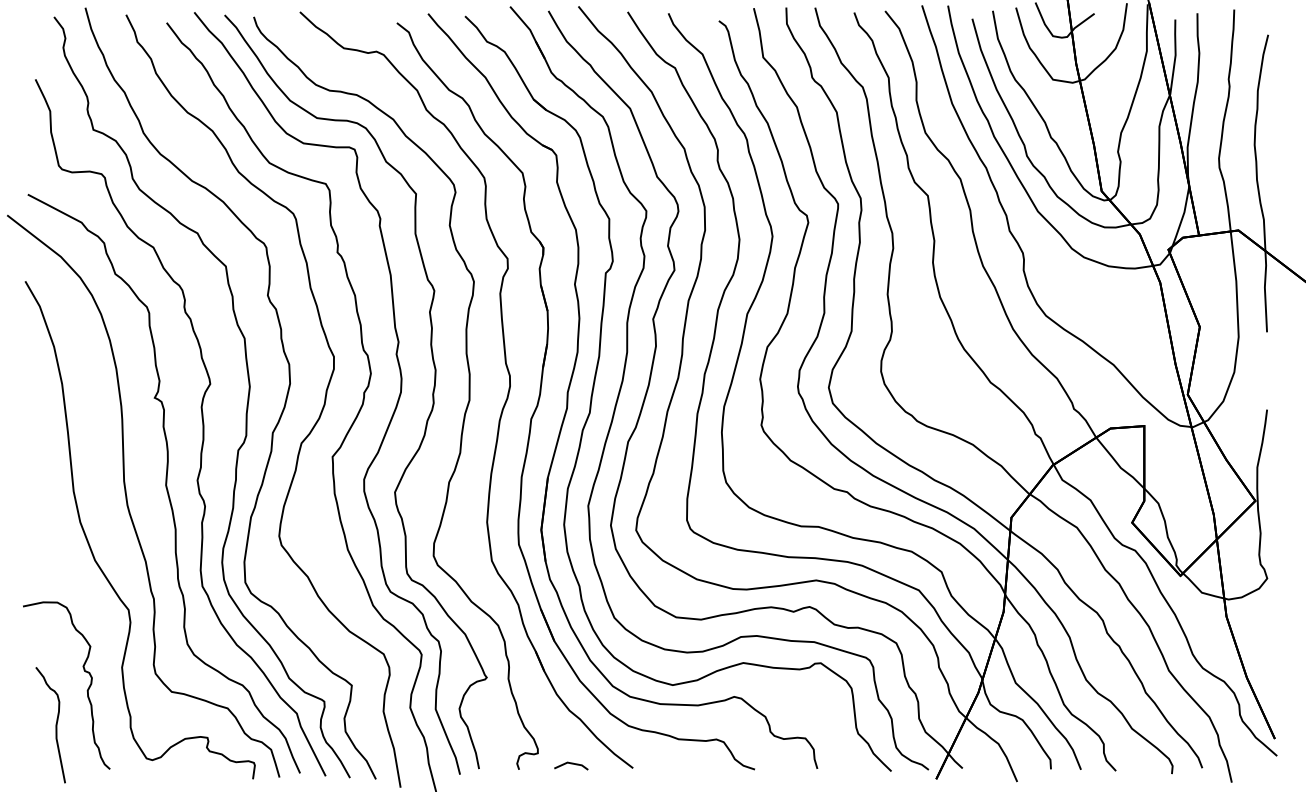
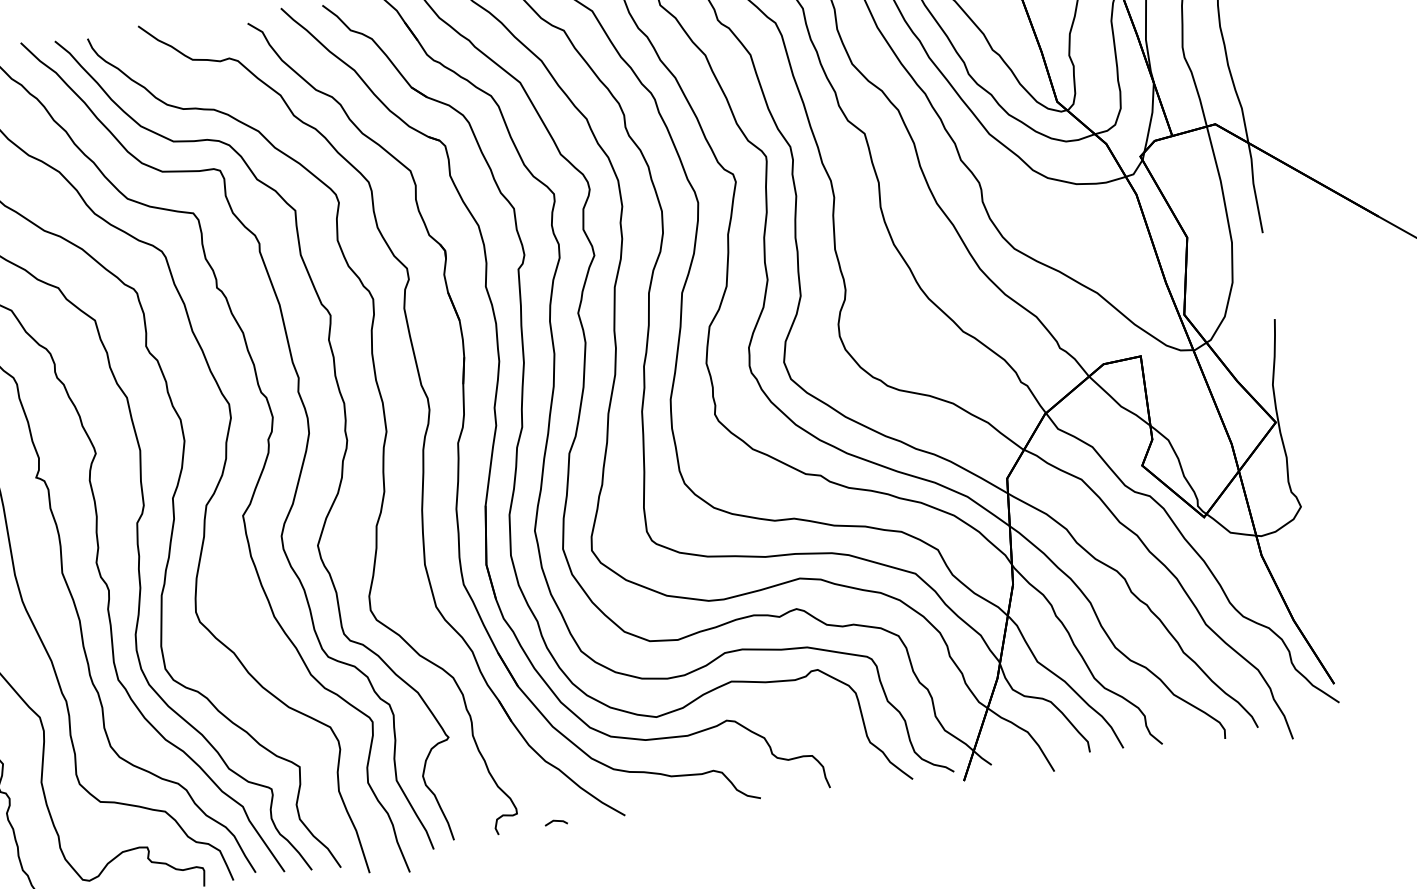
part: (571, 765) -> (556, 822), size x0.6

